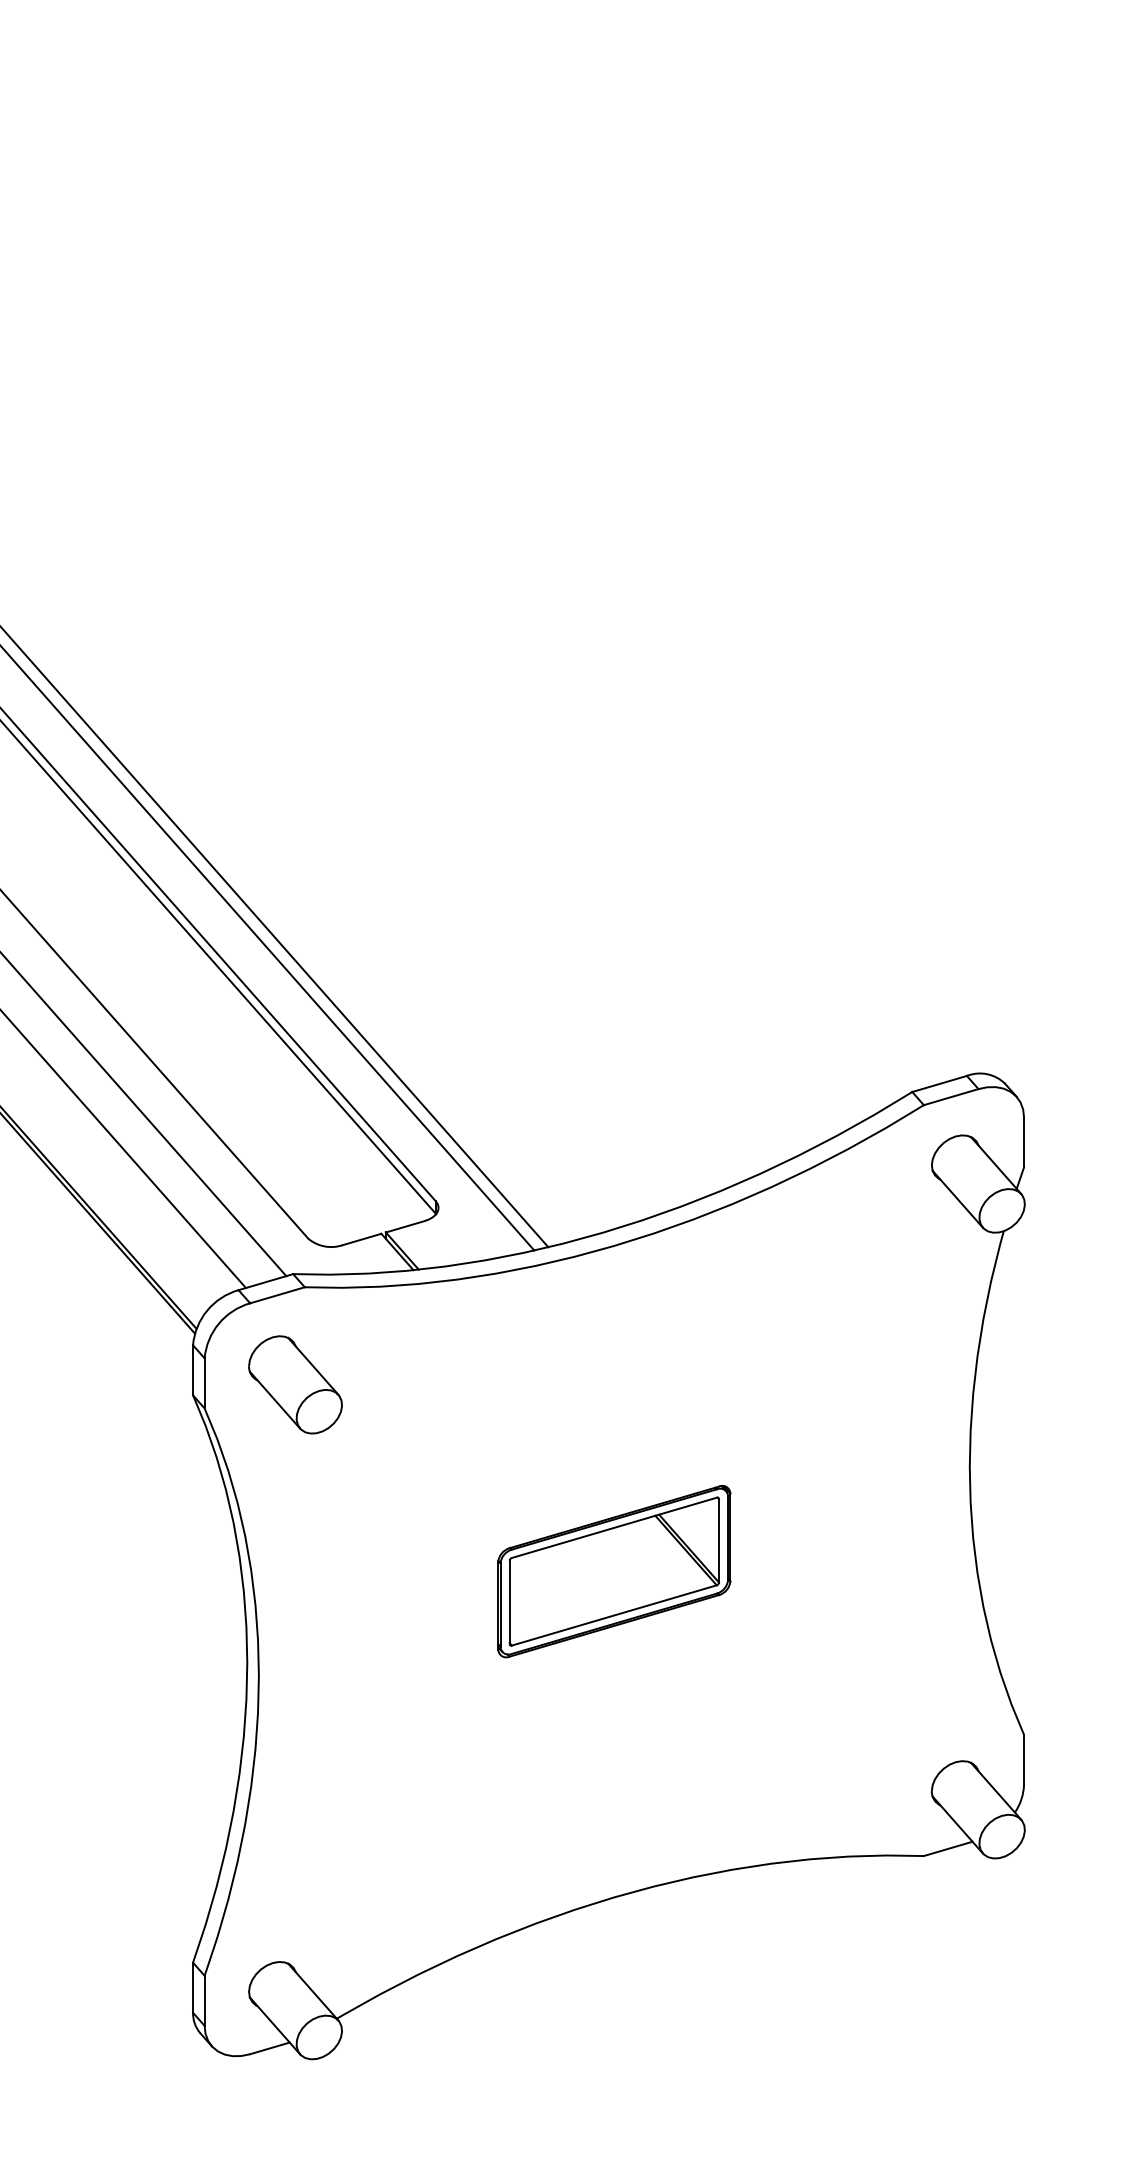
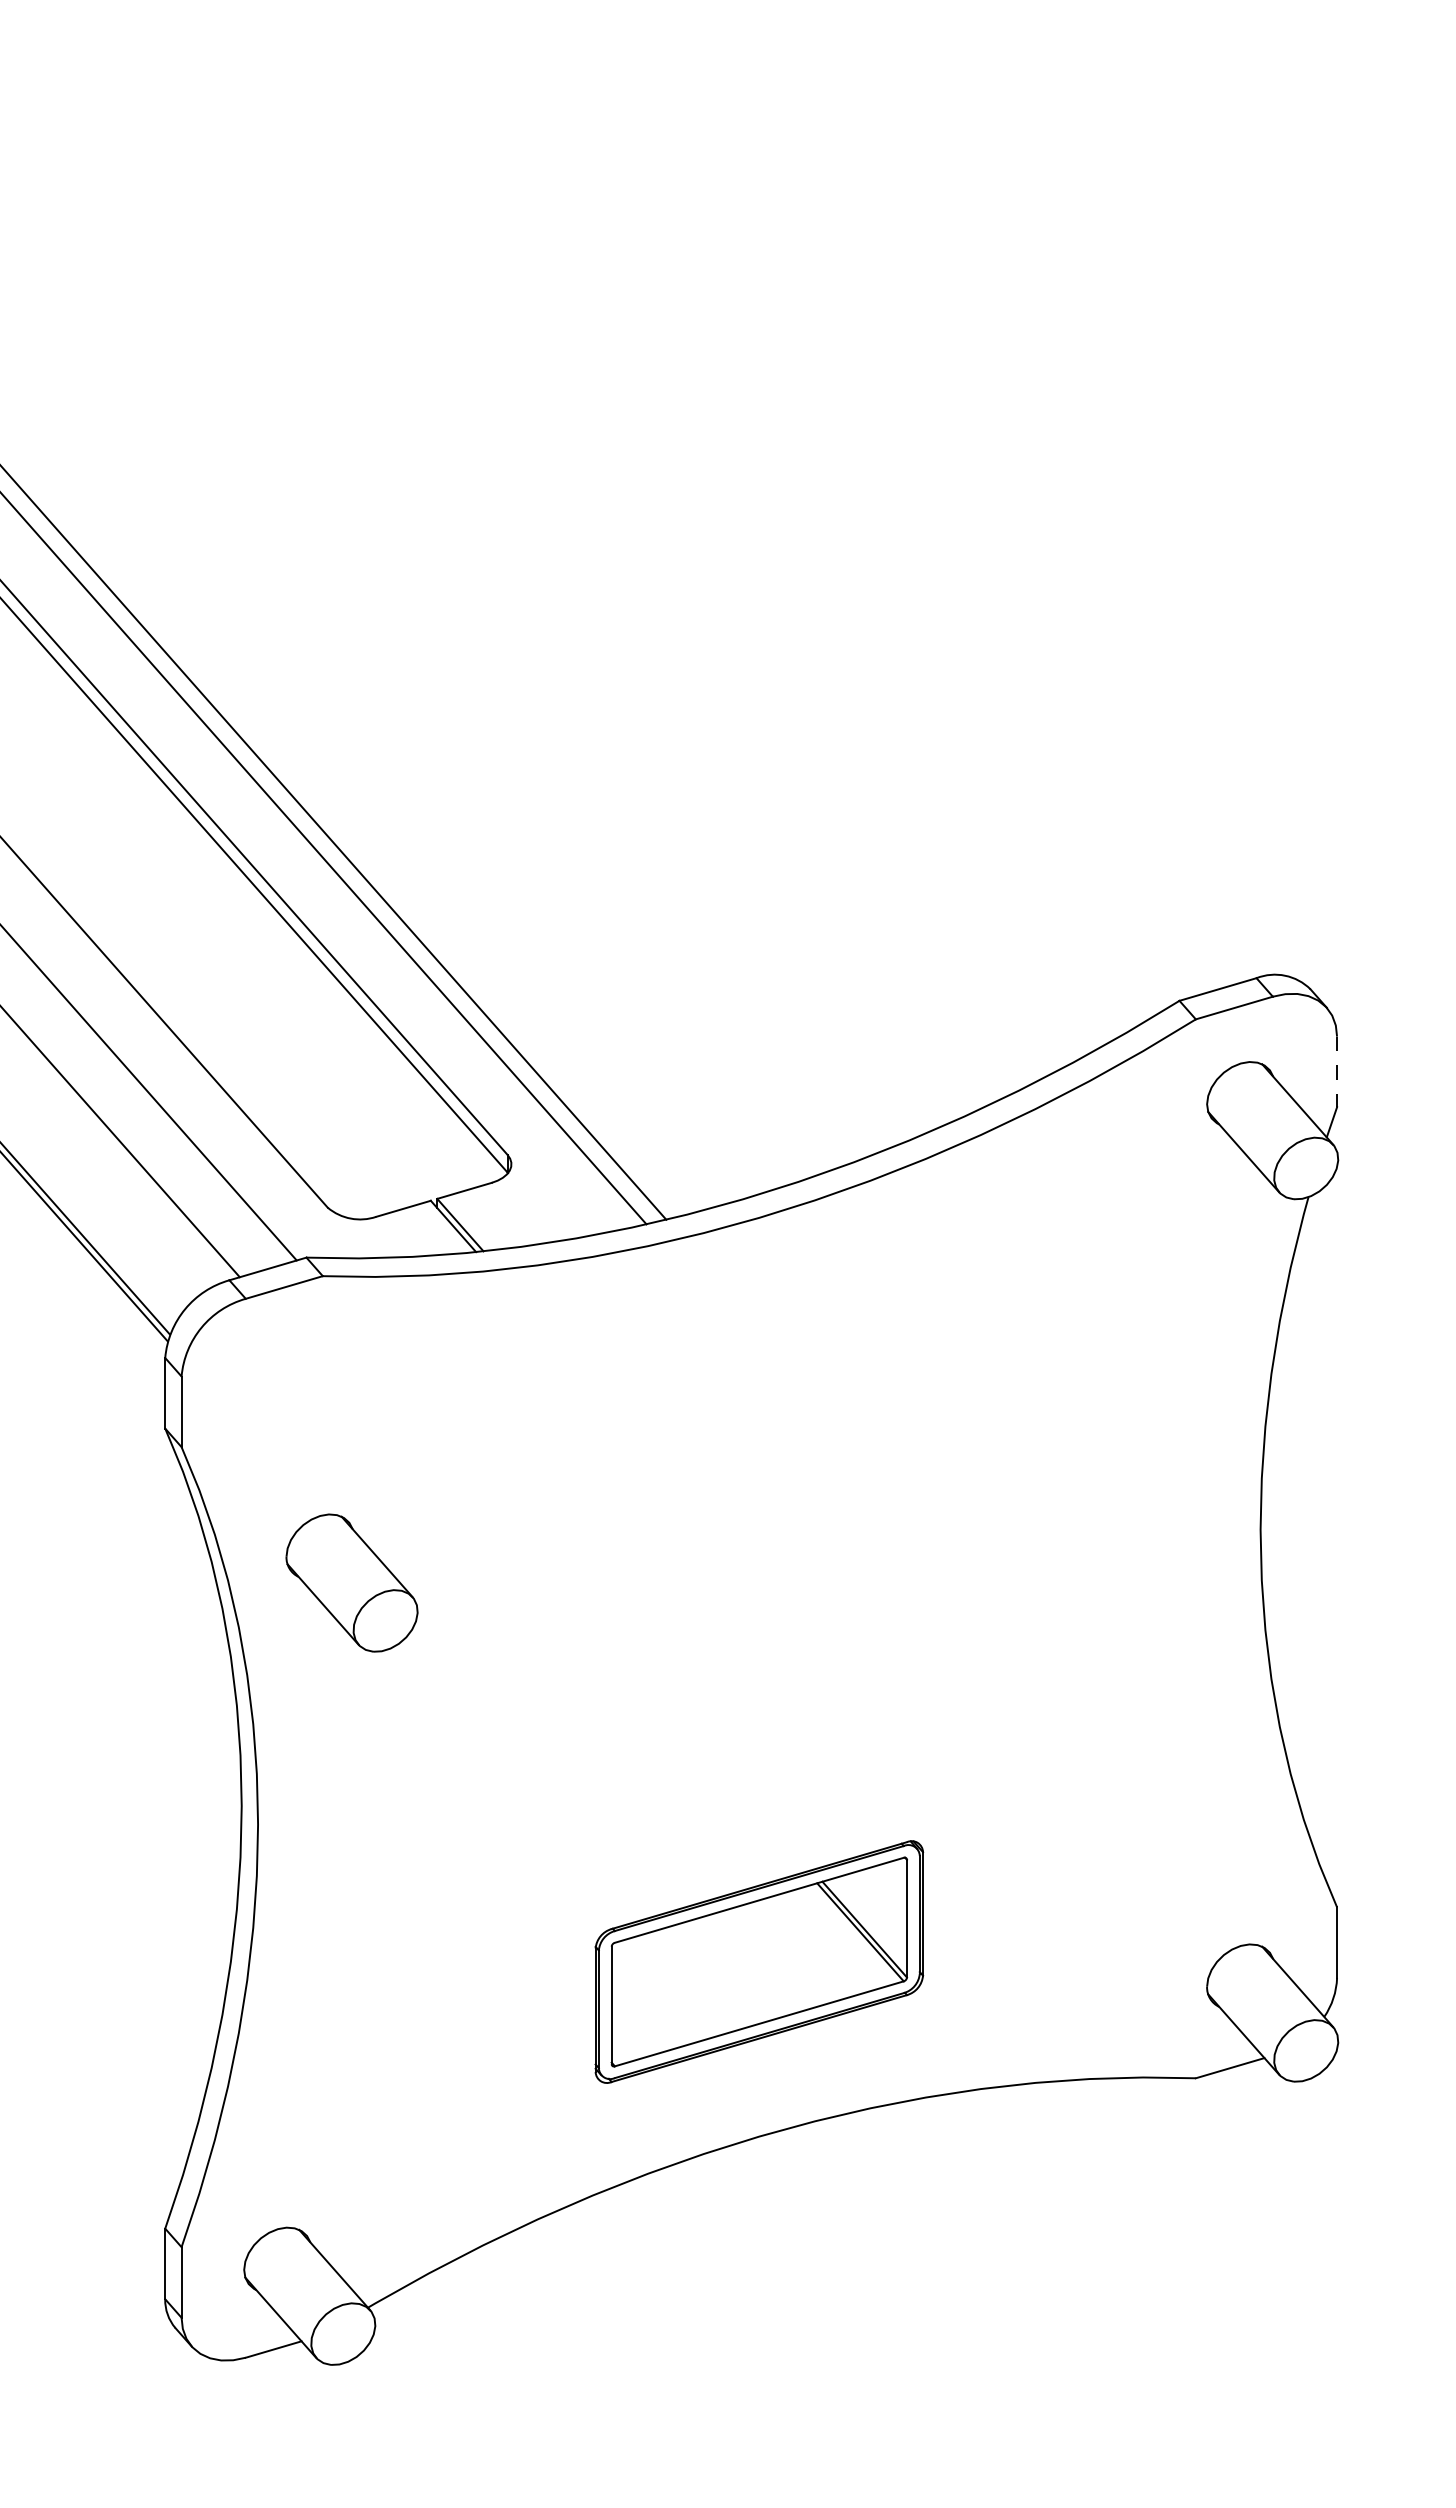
line: (1024, 1142) -> (1337, 1072), solid -> dashed
part: (295, 1384) -> (352, 1582), moved
part: (614, 1571) -> (759, 1961), moved

